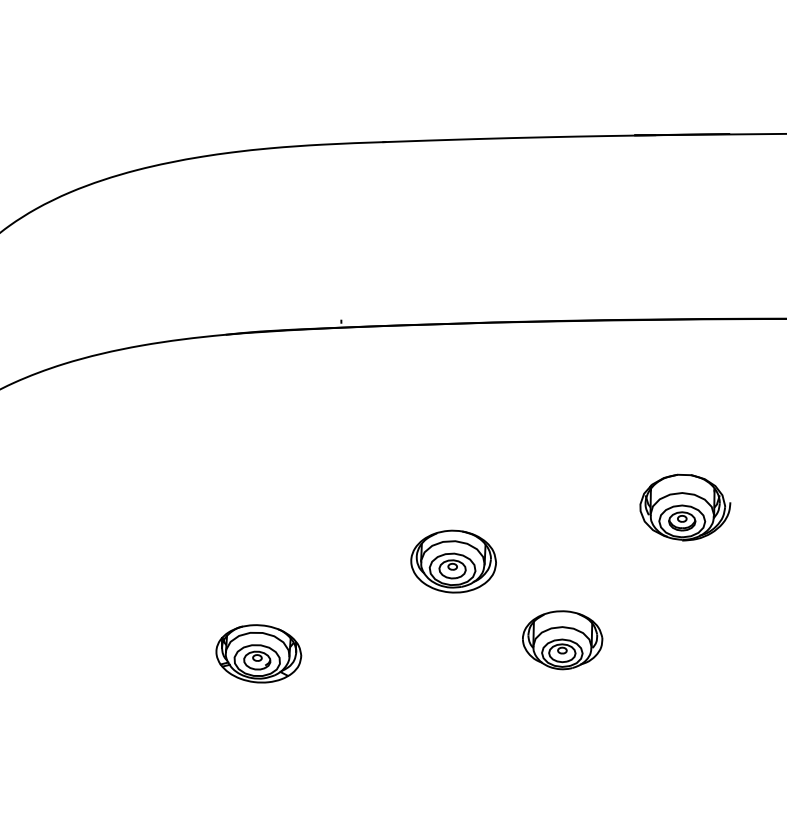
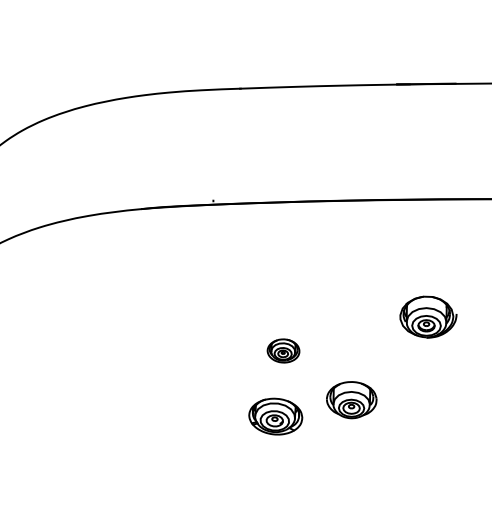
part: (453, 560) -> (283, 350), size x0.6
part: (258, 653) -> (275, 416), moved

